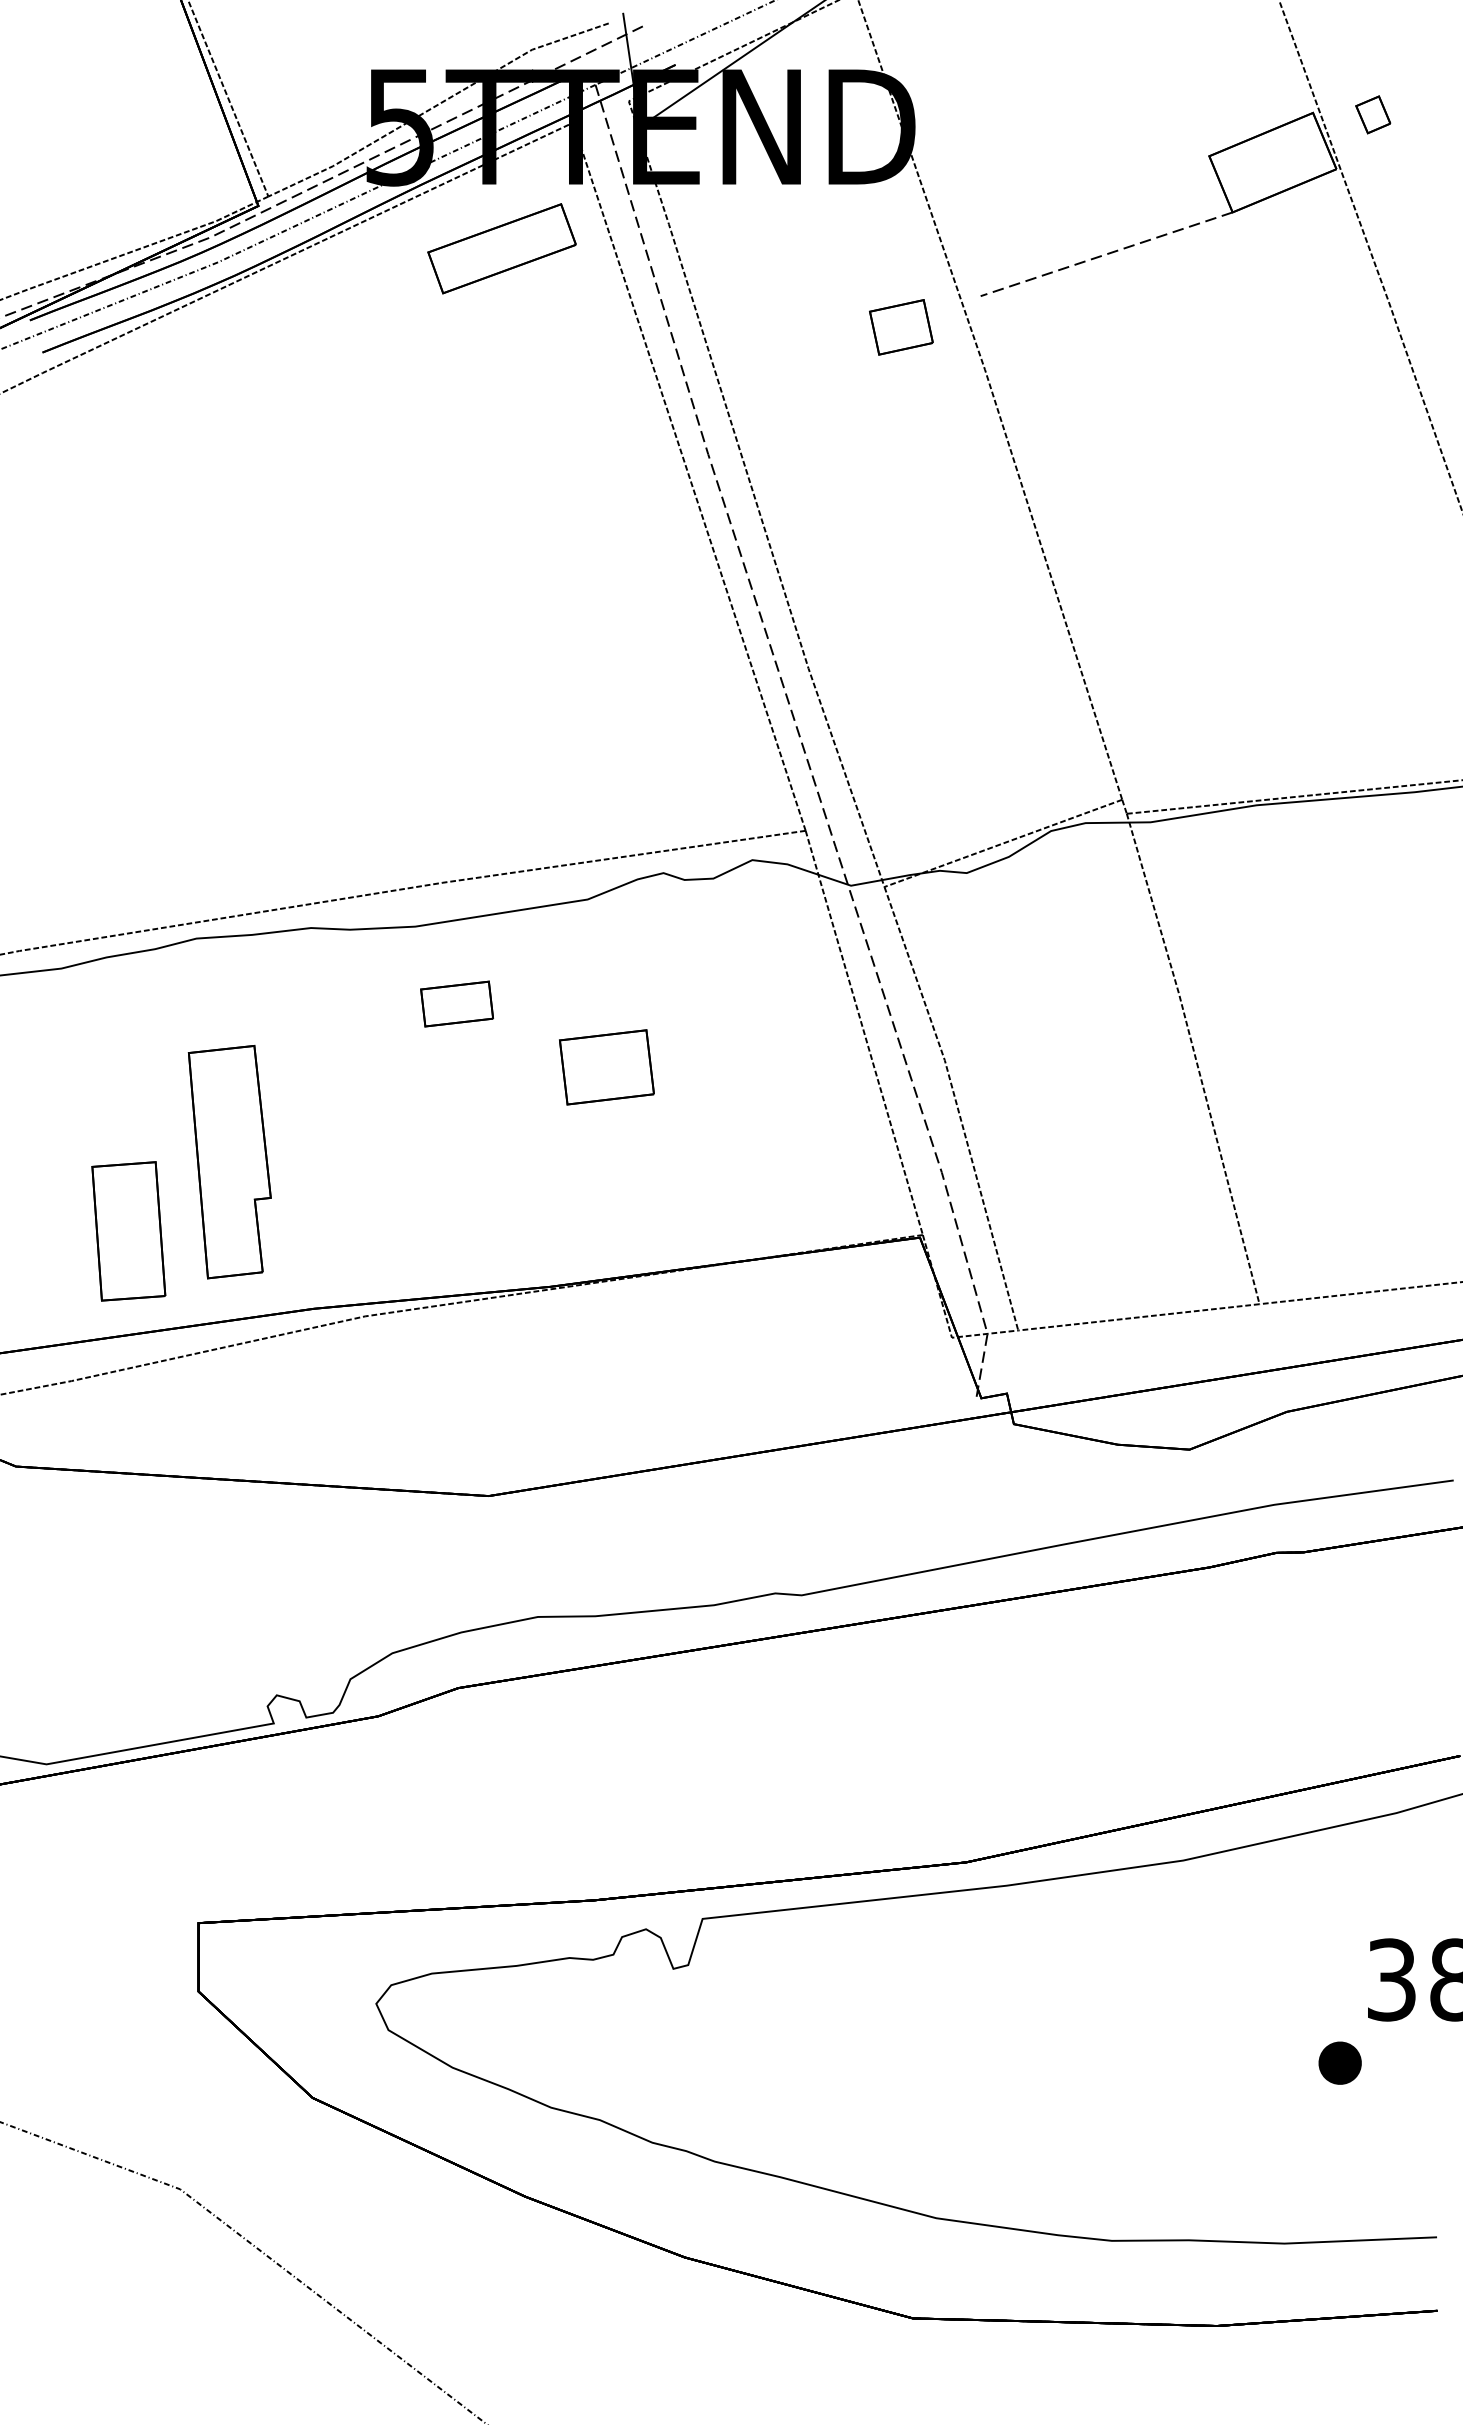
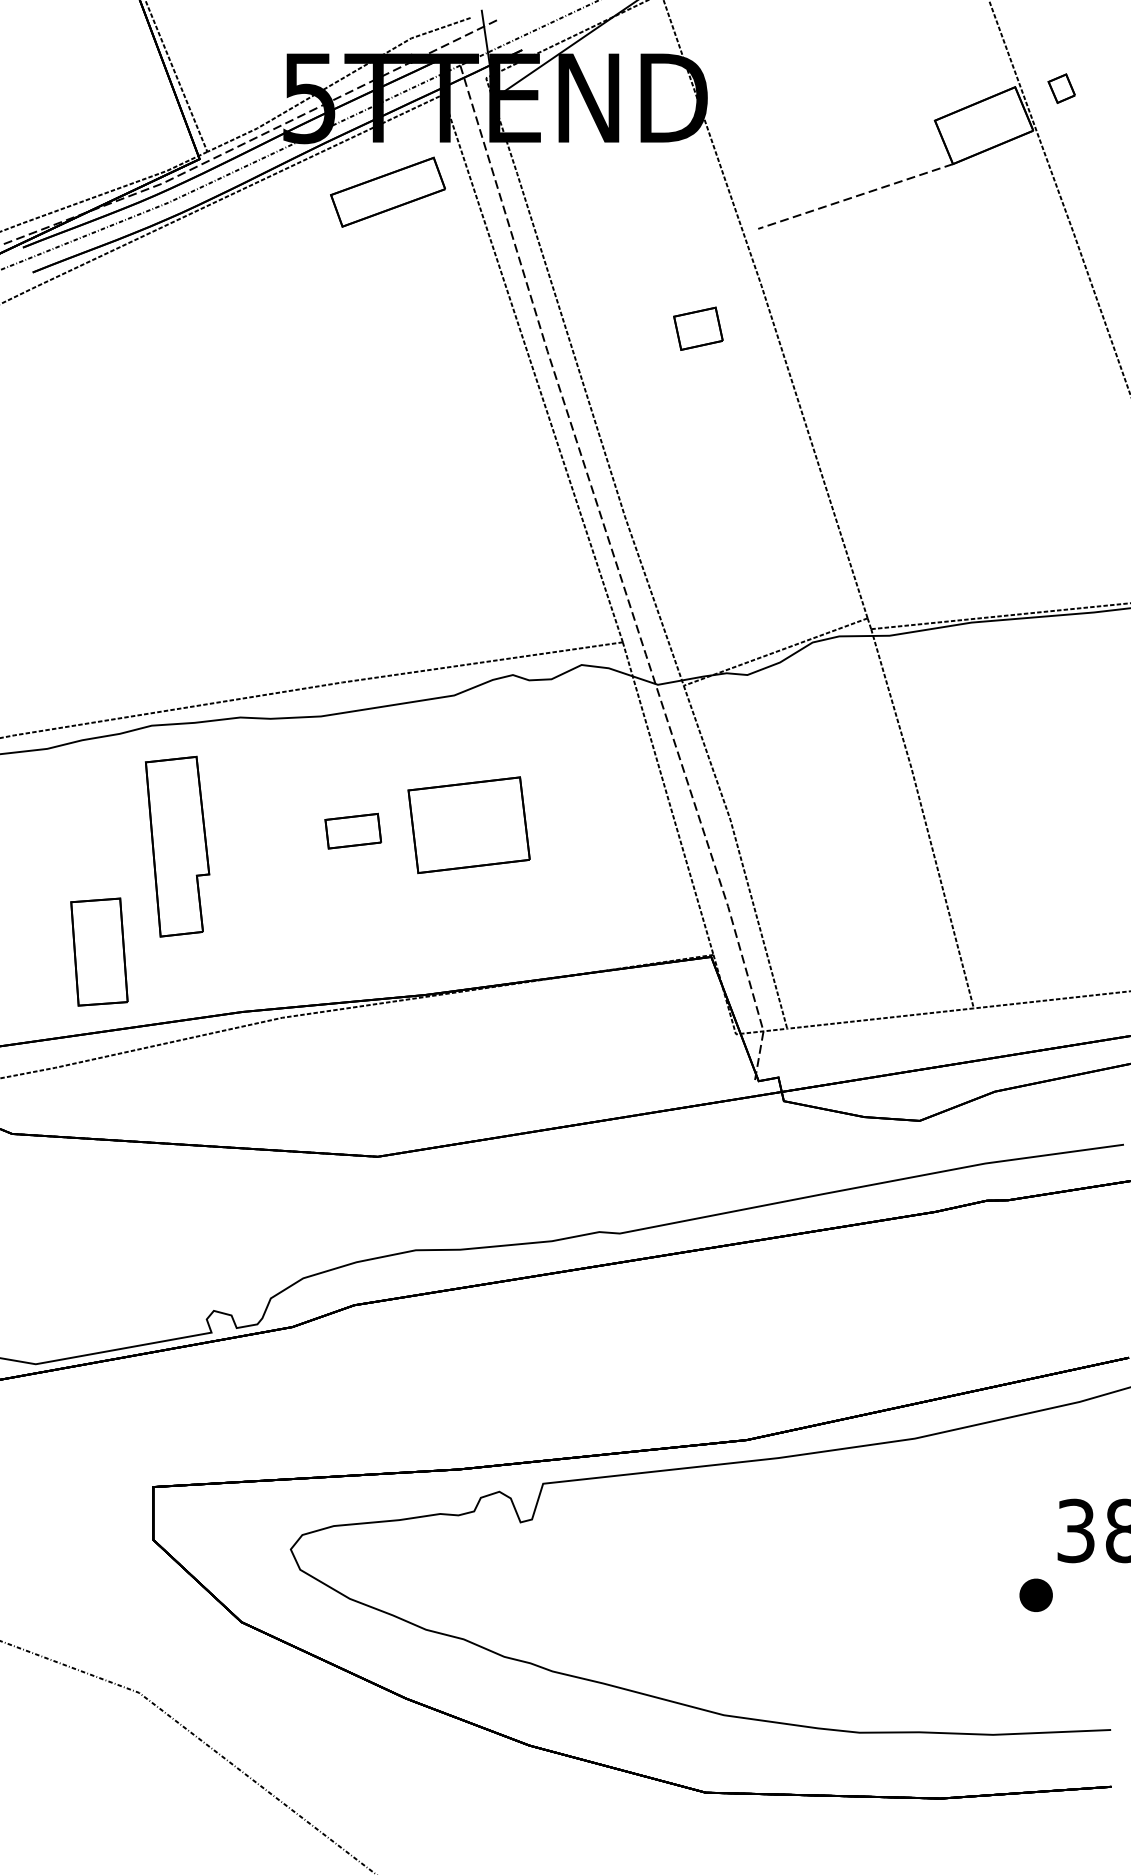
part: (901, 327) -> (698, 328), moved
part: (456, 1003) -> (352, 830), moved
part: (606, 1067) -> (468, 825), size x1.67
part: (229, 1162) -> (177, 847), moved

